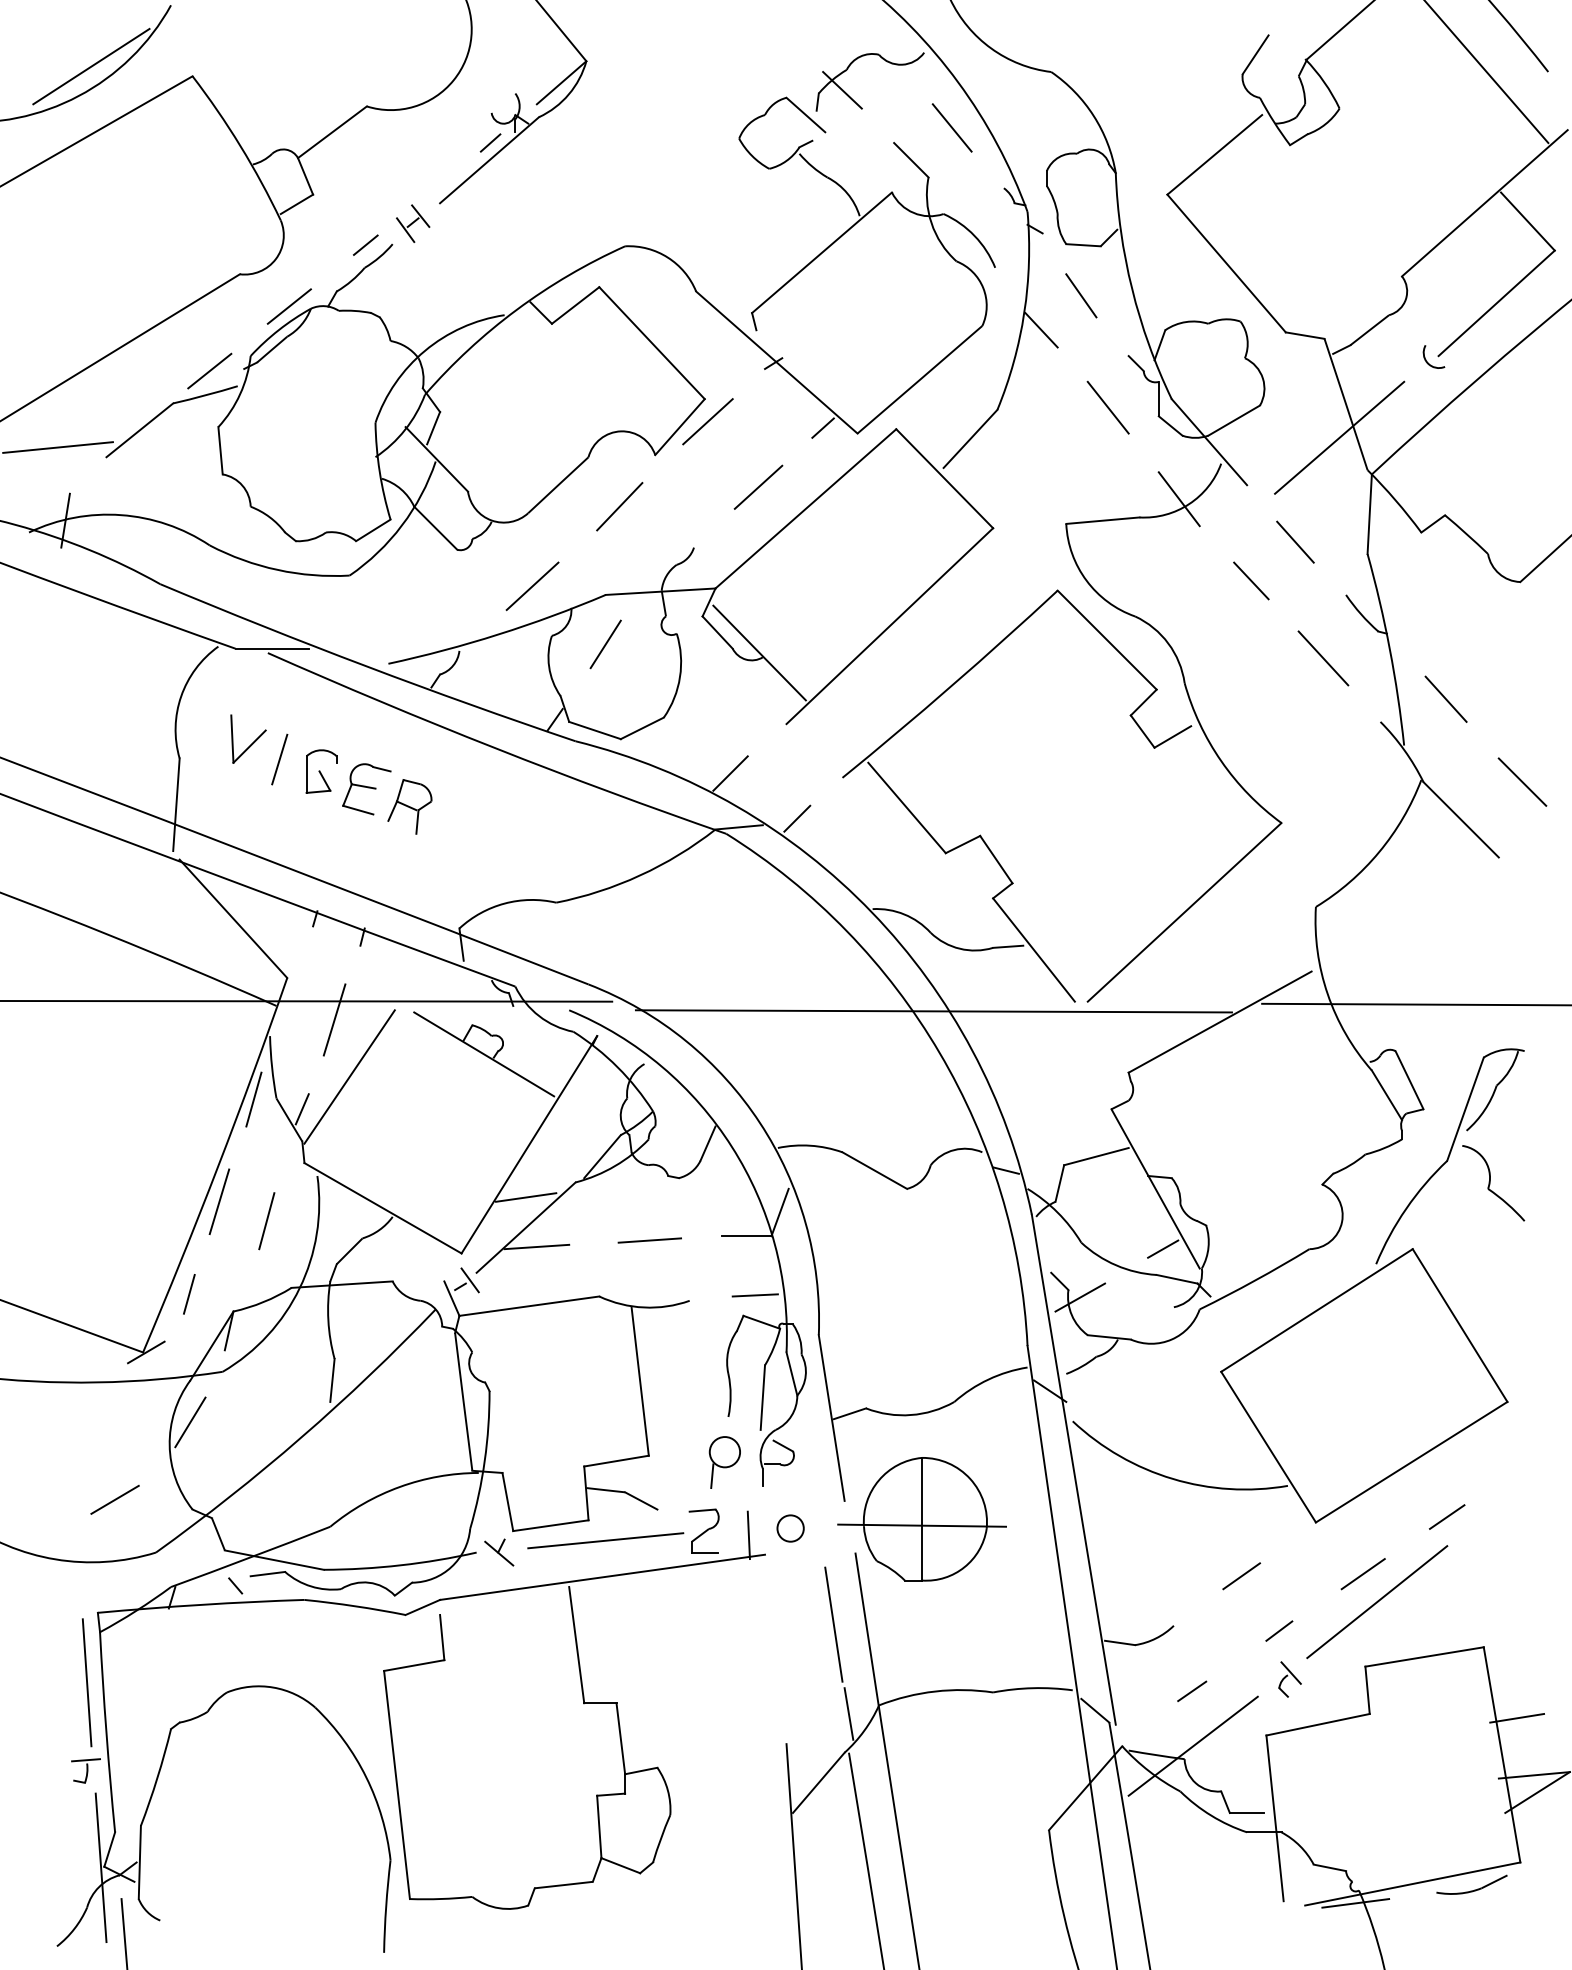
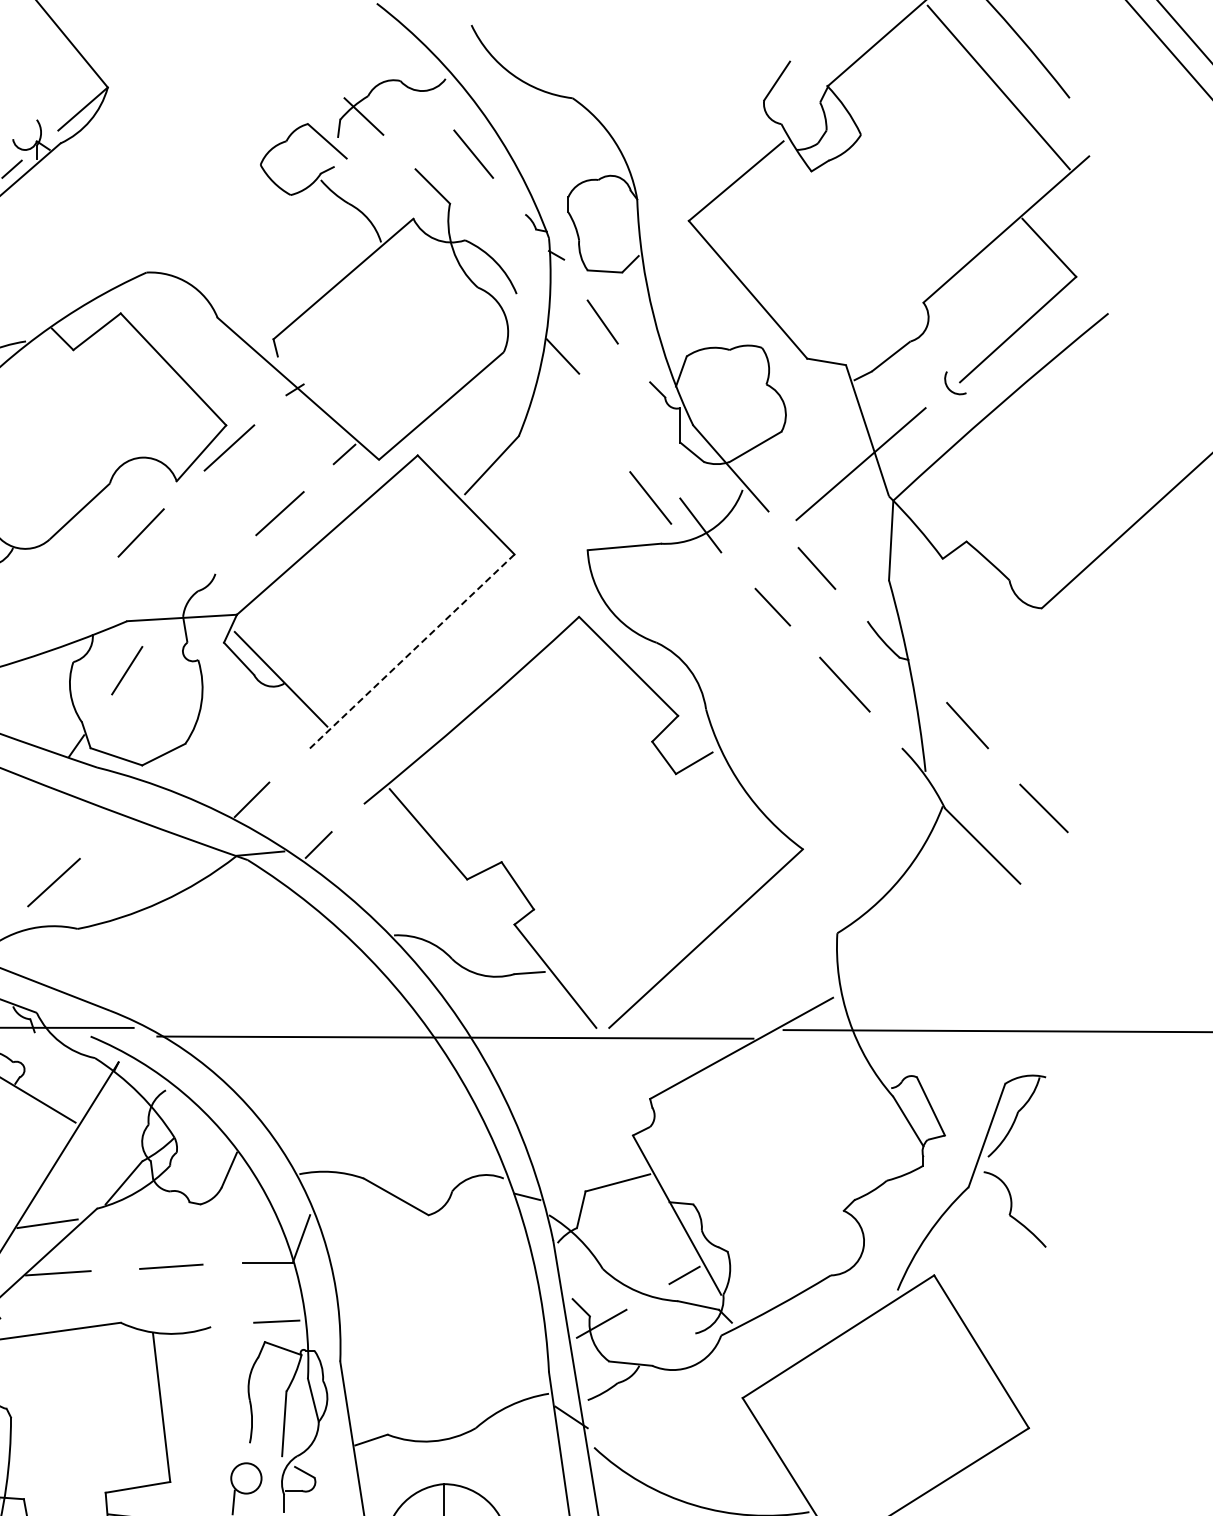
line: (1107, 407) -> (649, 497), moved
line: (532, 586) -> (53, 882), moved
line: (889, 626) -> (410, 652), solid -> dashed

